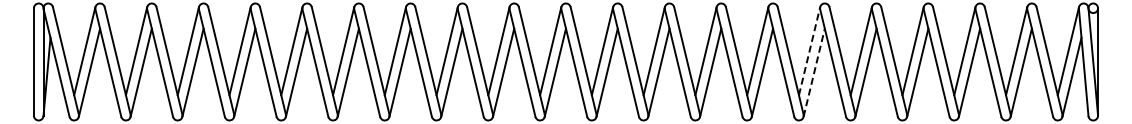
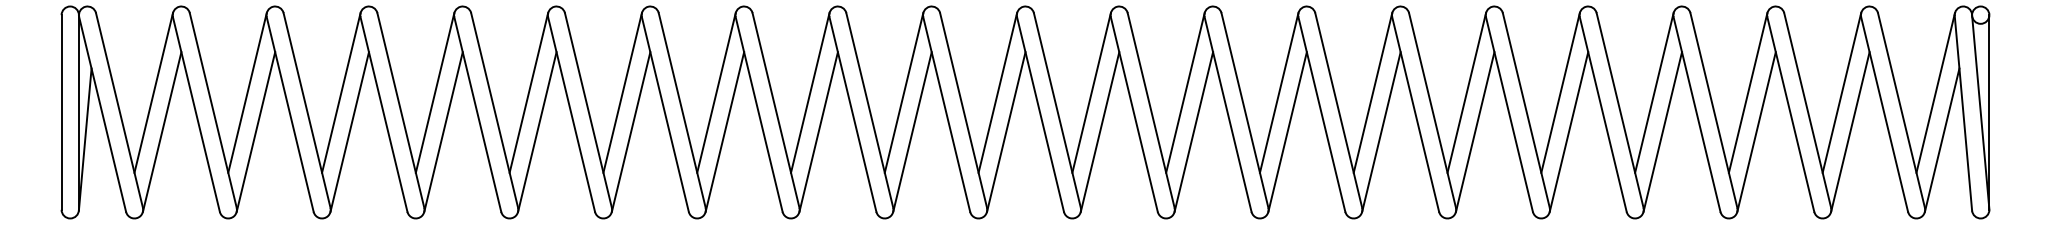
line: (809, 50) -> (1466, 91), dashed -> solid
line: (814, 72) -> (1475, 131), dashed -> solid

